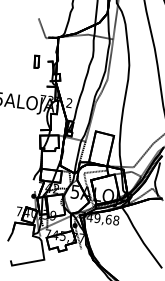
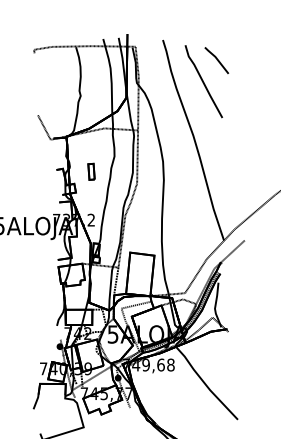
part: (36, 61) -> (91, 171), moved

